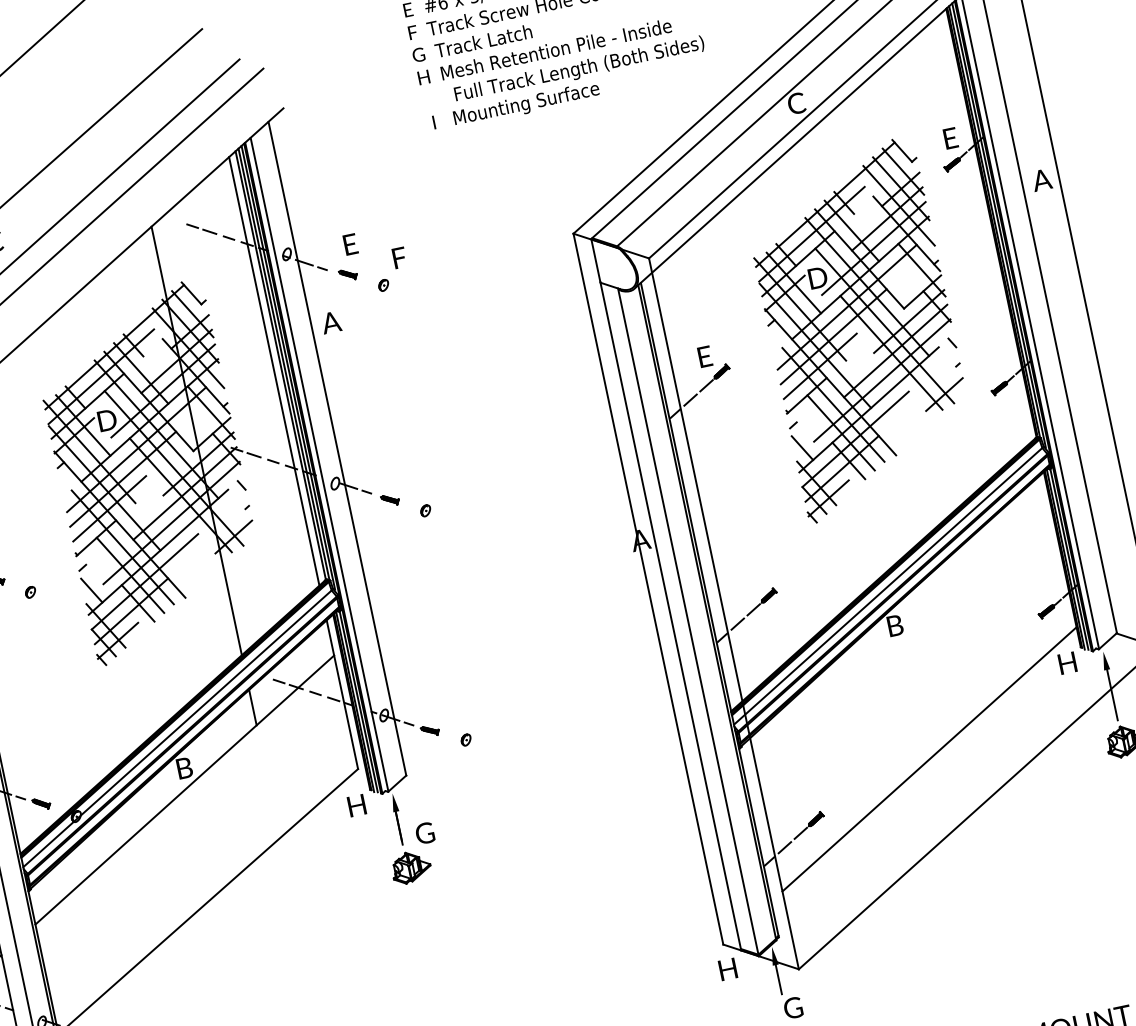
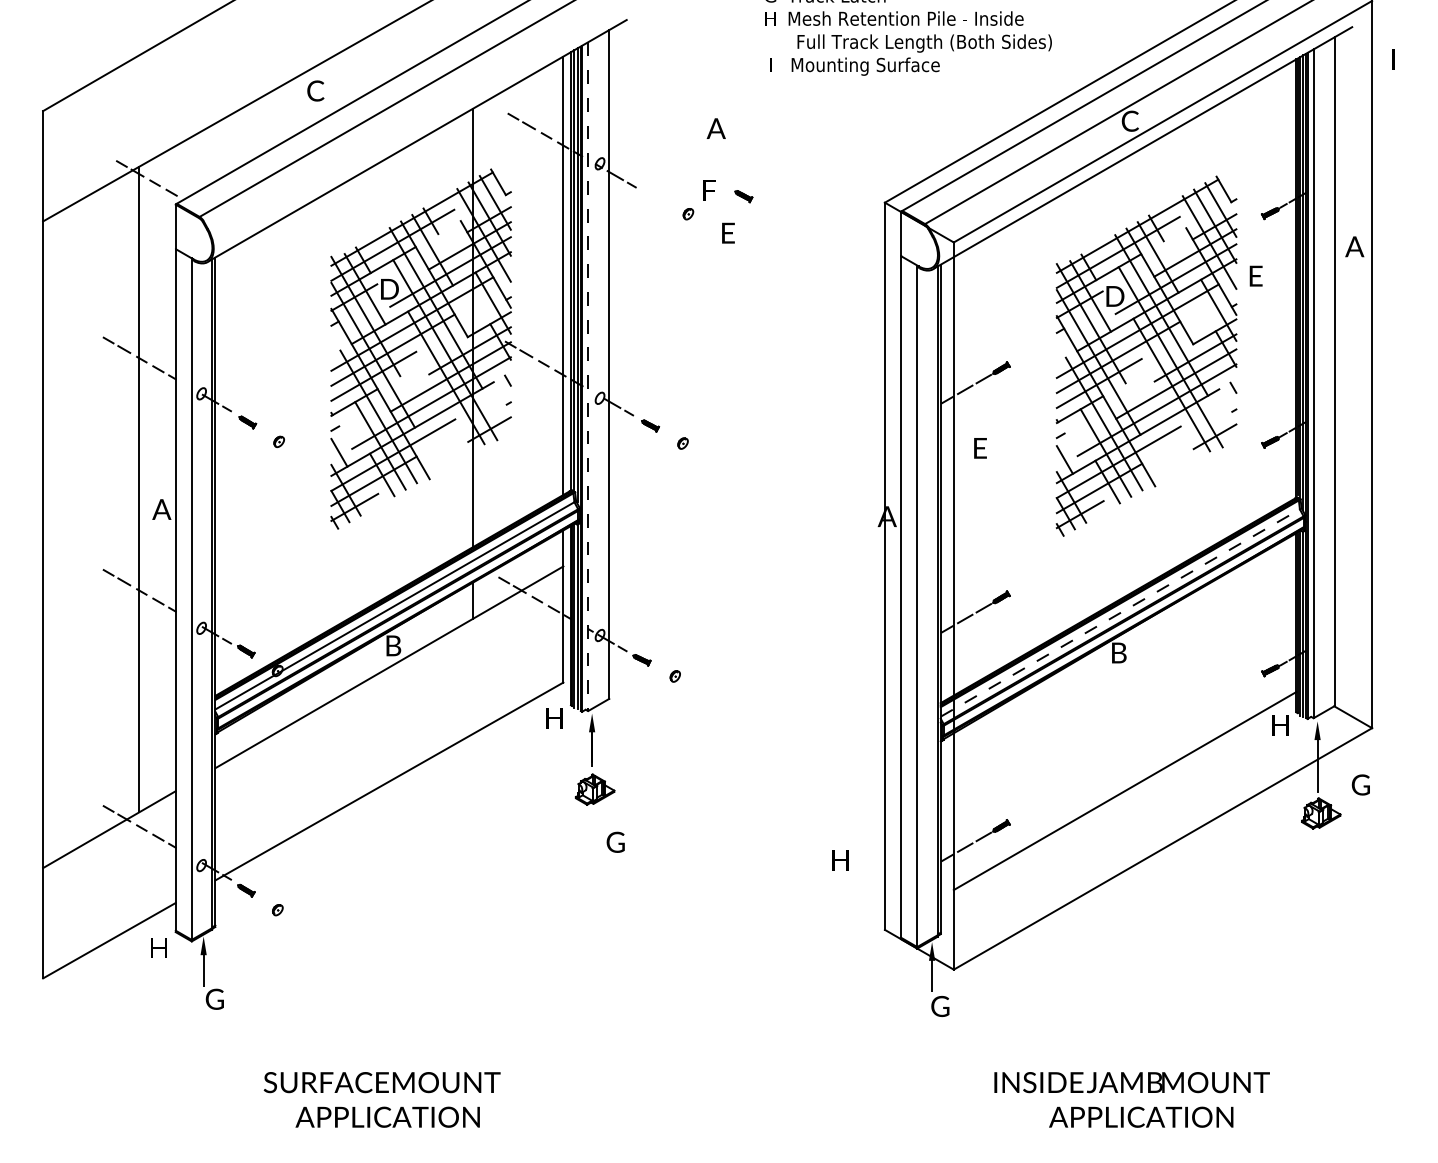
text: (950, 137) -> (1255, 275), moved
text: (350, 243) -> (728, 232), moved
part: (347, 274) -> (743, 196), moved
text: (330, 322) -> (715, 128), moved
text: (705, 356) -> (980, 448), moved
line: (319, 465) -> (588, 377), solid -> dashed
line: (888, 585) -> (1120, 612), solid -> dashed
text: (424, 832) -> (615, 841), moved
text: (728, 969) -> (840, 860), moved

